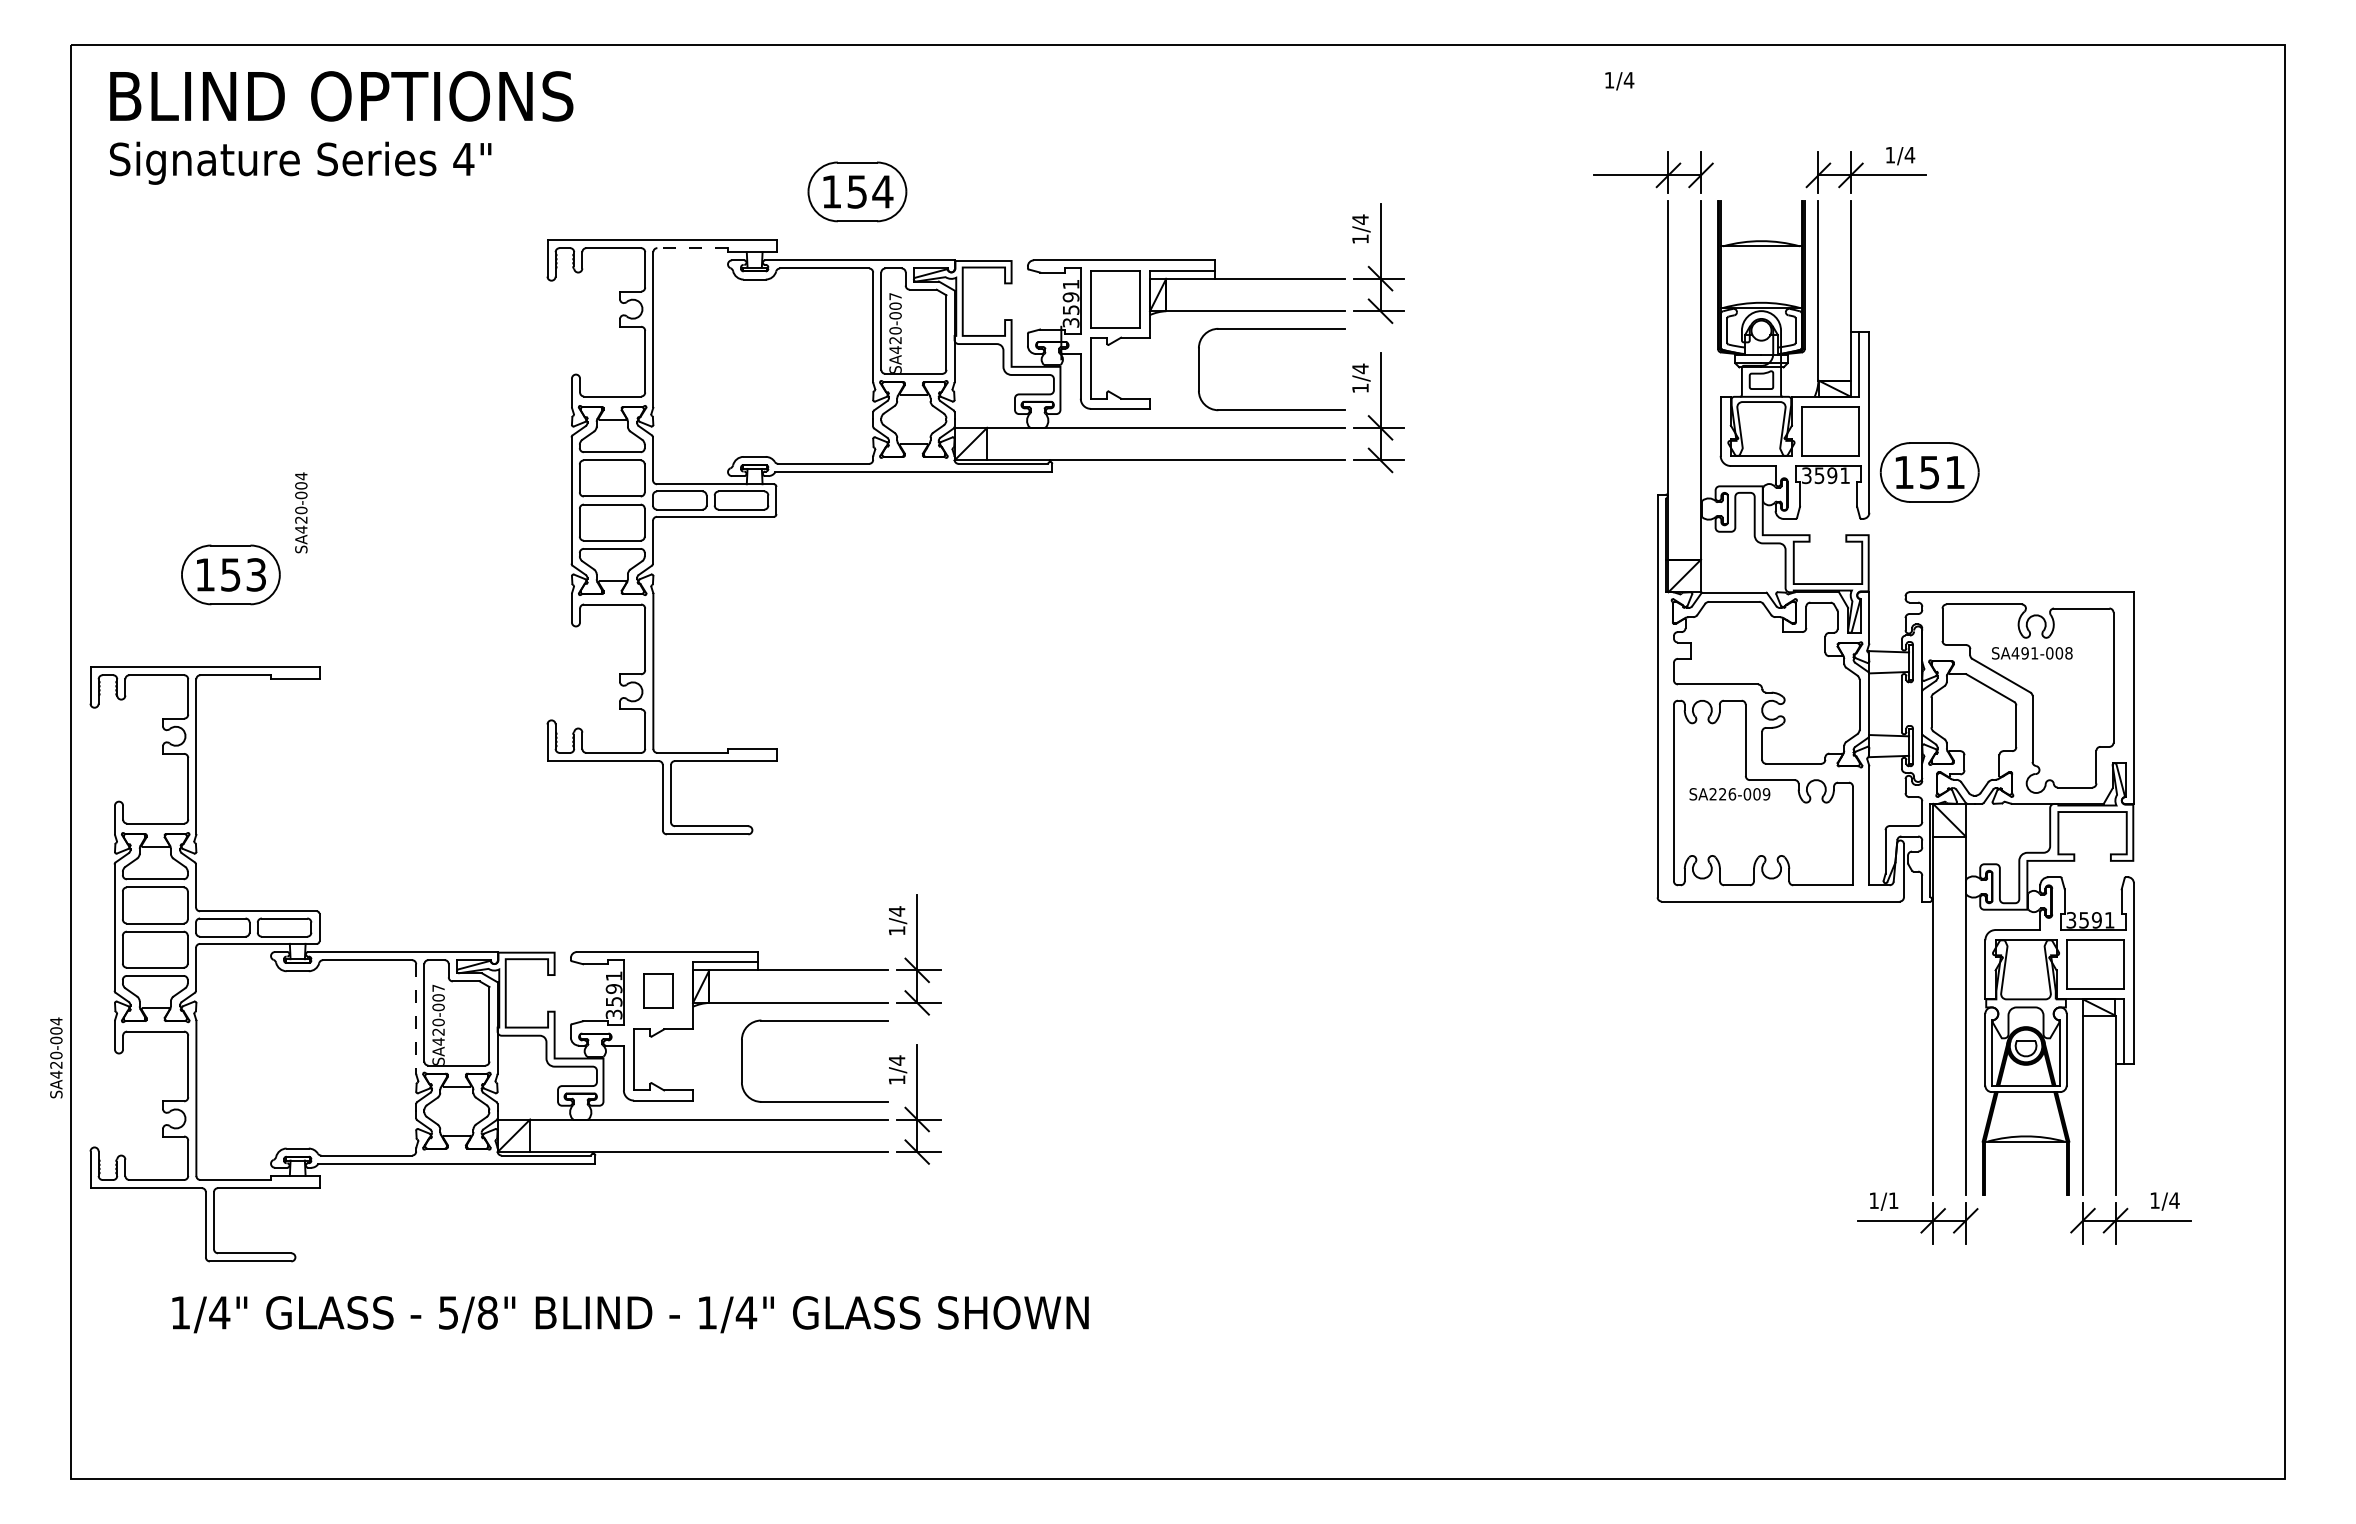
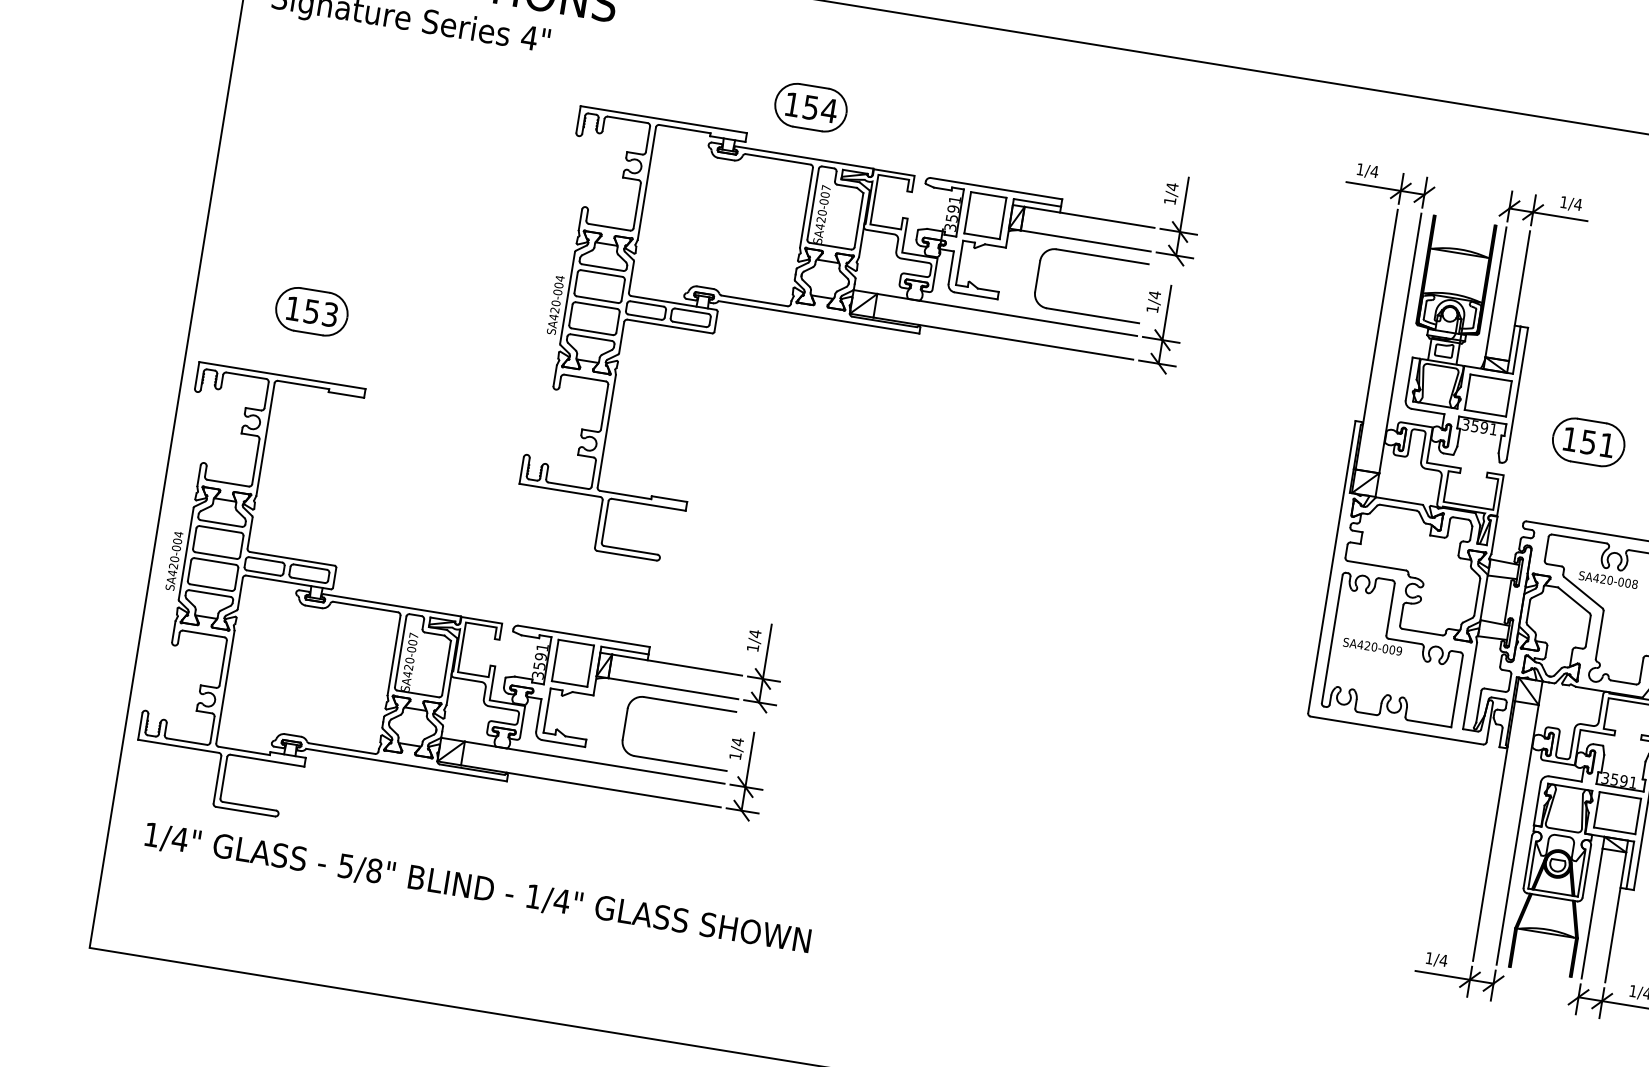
text: (1619, 81) -> (1367, 171), moved
line: (692, 248) -> (684, 129), dashed -> solid
part: (1929, 472) -> (1588, 442), moved
text: (301, 512) -> (555, 304), moved
text: (2029, 653) -> (1606, 579), SA491-008 -> SA420-008
text: (1722, 794) -> (1367, 646), SA226-009 -> SA420-009
part: (658, 990) -> (573, 663), size x1.67
line: (416, 1019) -> (394, 655), dashed -> solid
text: (56, 1057) -> (174, 560), moved
text: (1893, 1200) -> (1443, 960), 1/1 -> 1/4
text: (630, 1314) -> (477, 888), moved

